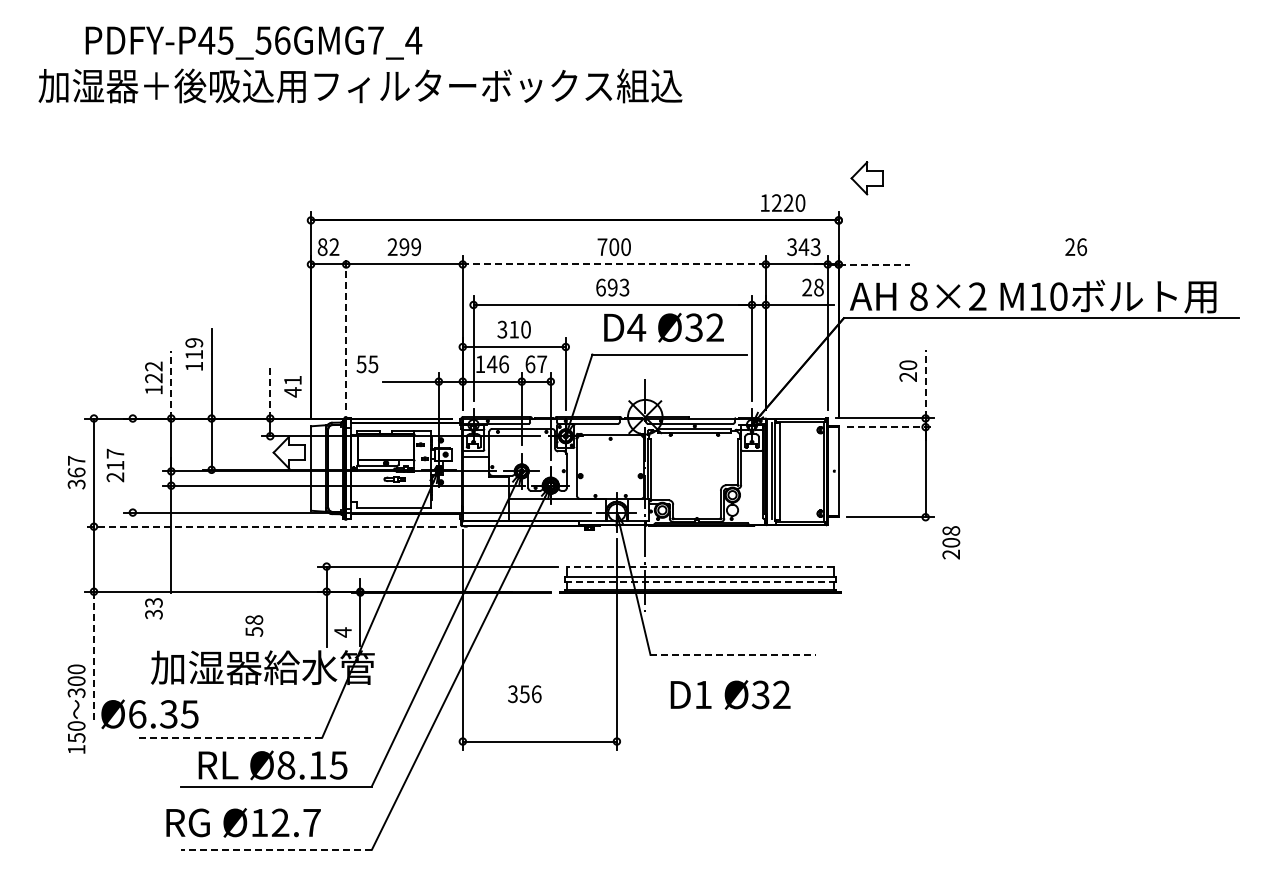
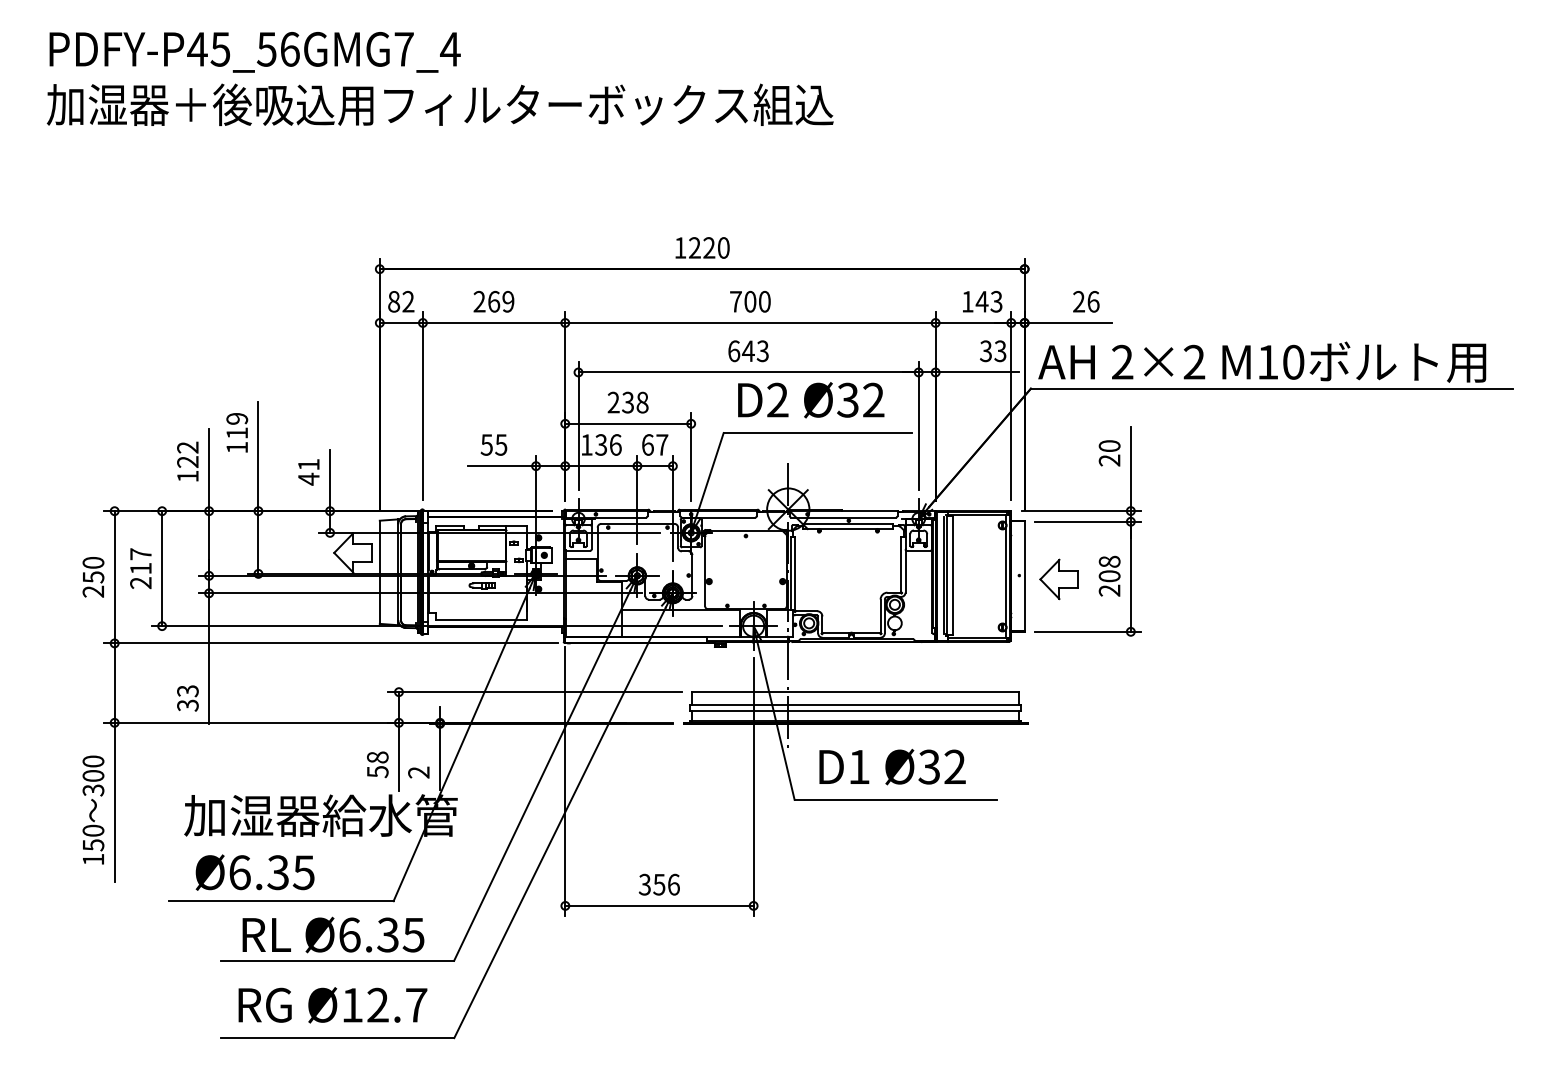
text: (253, 42) -> (254, 51), moved
part: (866, 178) -> (1058, 579), moved
text: (783, 202) -> (703, 247), moved
text: (404, 247) -> (494, 302), 299 -> 269
text: (791, 247) -> (966, 302), 343 -> 143
text: (1075, 247) -> (1085, 302), moved
line: (614, 264) -> (750, 323), dashed -> solid
line: (874, 264) -> (1068, 323), dashed -> solid
text: (612, 287) -> (748, 351), 693 -> 643
text: (812, 287) -> (992, 351), 28 -> 33
text: (918, 296) -> (1122, 362), 8×2 -> 2×2
text: (636, 327) -> (777, 399), D4 -> D2
text: (513, 329) -> (627, 402), 310 -> 238
line: (346, 332) -> (423, 406), dashed -> solid
text: (367, 364) -> (494, 445), moved
text: (491, 364) -> (600, 445), 146 -> 136
line: (925, 383) -> (1130, 468), dashed -> solid
line: (171, 384) -> (209, 469), dashed -> solid
text: (292, 386) -> (308, 472), moved
line: (270, 392) -> (330, 479), dashed -> solid
line: (891, 427) -> (1089, 522), dashed -> solid
line: (132, 465) -> (161, 568), added
text: (76, 472) -> (93, 577), 367 -> 250
line: (271, 526) -> (331, 643), dashed -> solid
text: (951, 542) -> (1109, 575), moved
line: (700, 566) -> (855, 692), dashed -> solid
line: (700, 581) -> (855, 710), dashed -> solid
text: (153, 608) -> (187, 698), moved
text: (254, 625) -> (377, 764), moved
text: (342, 632) -> (418, 772), 4 -> 2
line: (733, 654) -> (896, 799), dashed -> solid
line: (93, 657) -> (114, 803), dashed -> solid
text: (524, 694) -> (659, 885), moved
text: (730, 694) -> (892, 766), moved
text: (76, 708) -> (93, 809), moved
text: (149, 714) -> (254, 872), moved
line: (229, 737) -> (280, 900), dashed -> solid
text: (301, 765) -> (368, 935), Ø8.15 -> Ø6.35
text: (243, 822) -> (332, 1004), moved
line: (276, 849) -> (337, 1037), dashed -> solid

